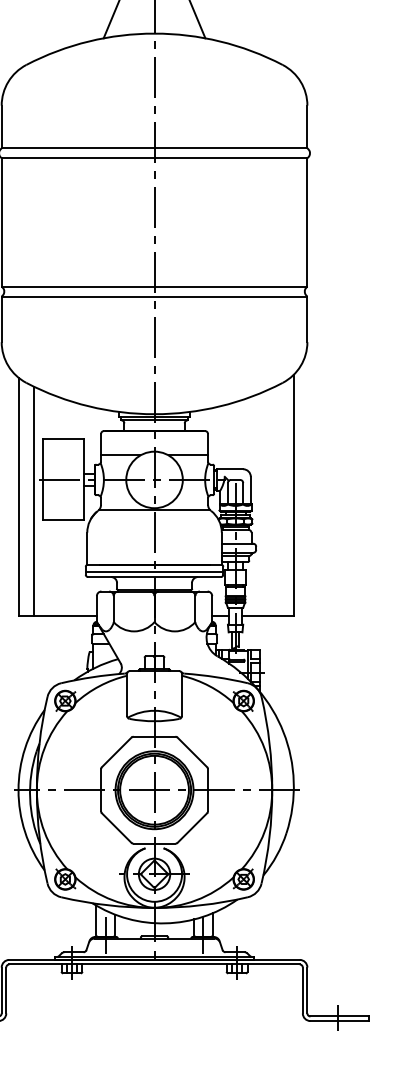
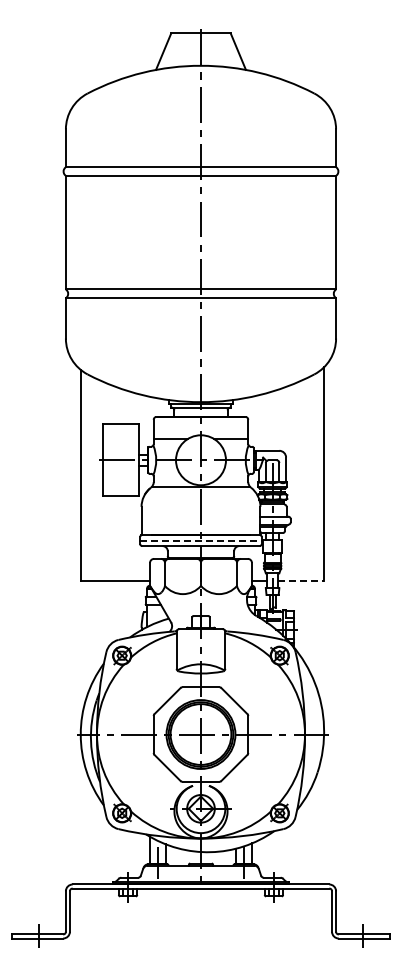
line: (34, 500) -> (94, 478), removed
line: (155, 571) -> (201, 541), solid -> dashed
line: (267, 615) -> (300, 580), solid -> dashed

